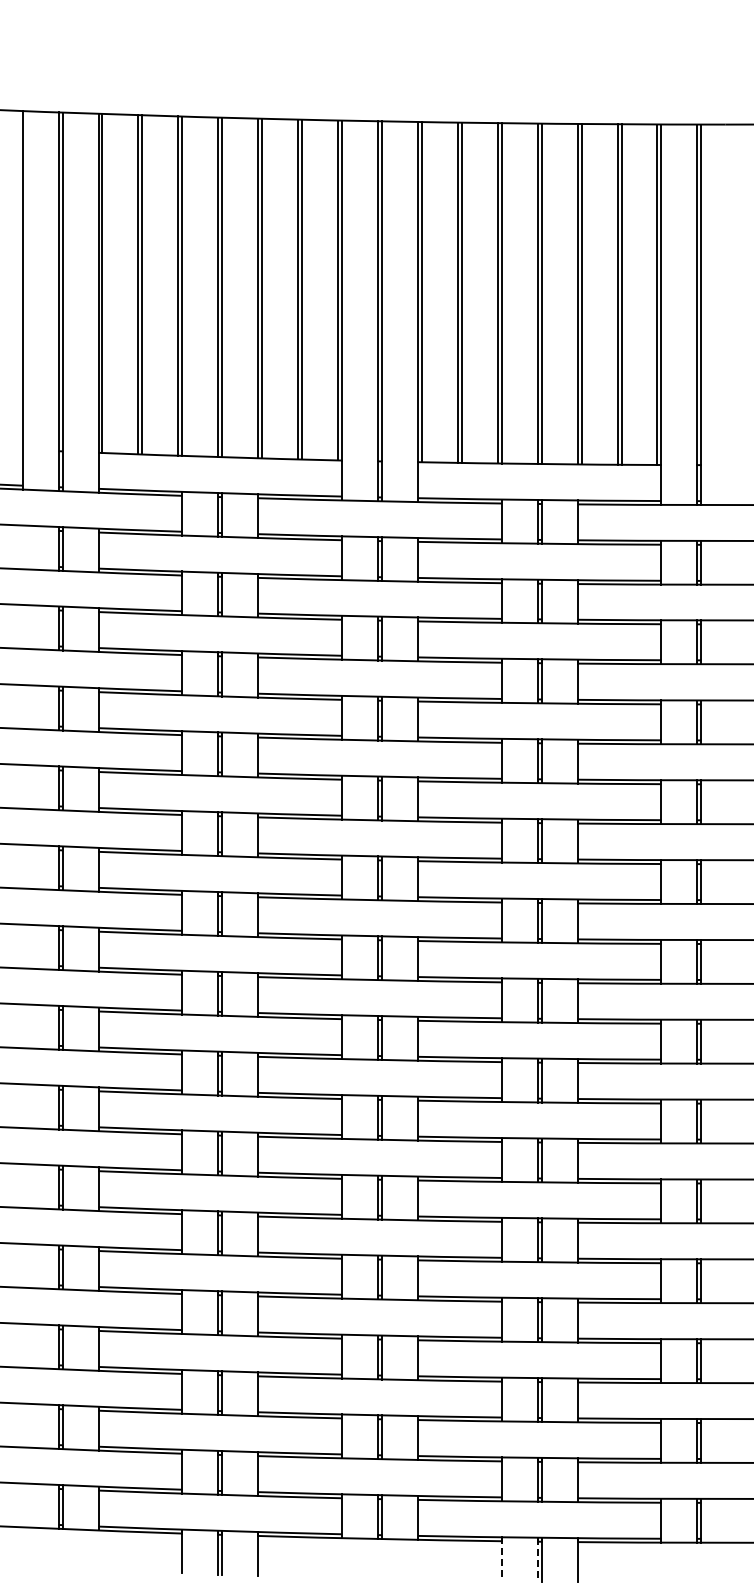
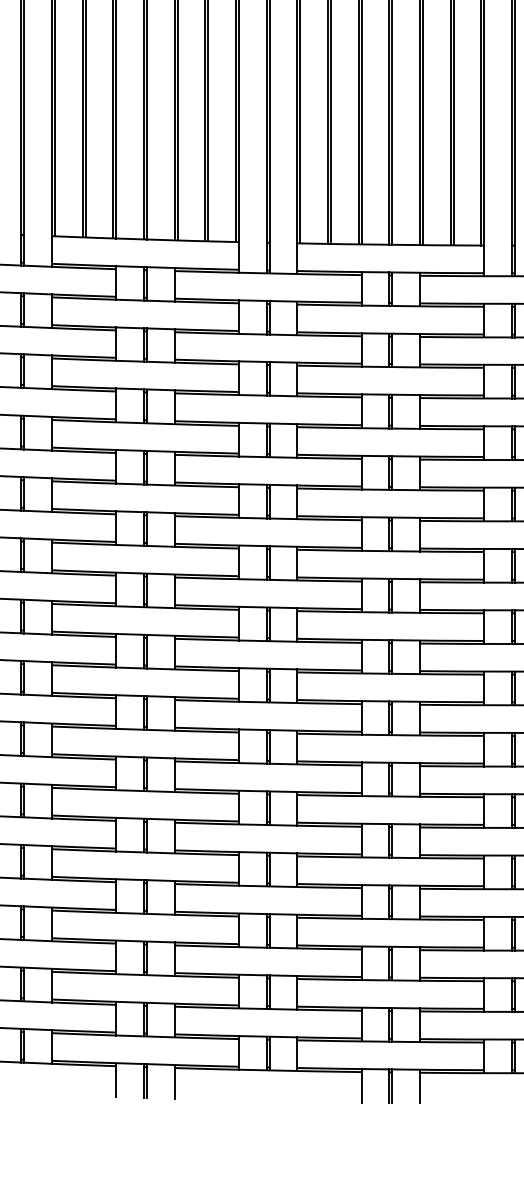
line: (501, 1559) -> (361, 1086), dashed -> solid
line: (537, 1559) -> (389, 1086), dashed -> solid

